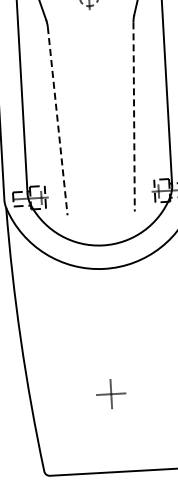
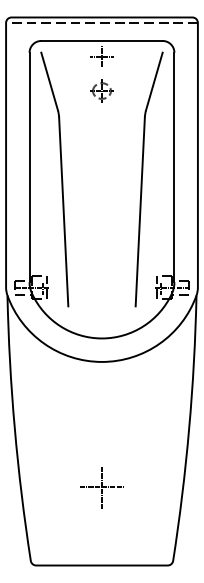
line: (134, 116) -> (140, 211), dashed -> solid
line: (57, 120) -> (63, 211), dashed -> solid
part: (110, 394) -> (101, 487), size x1.43

